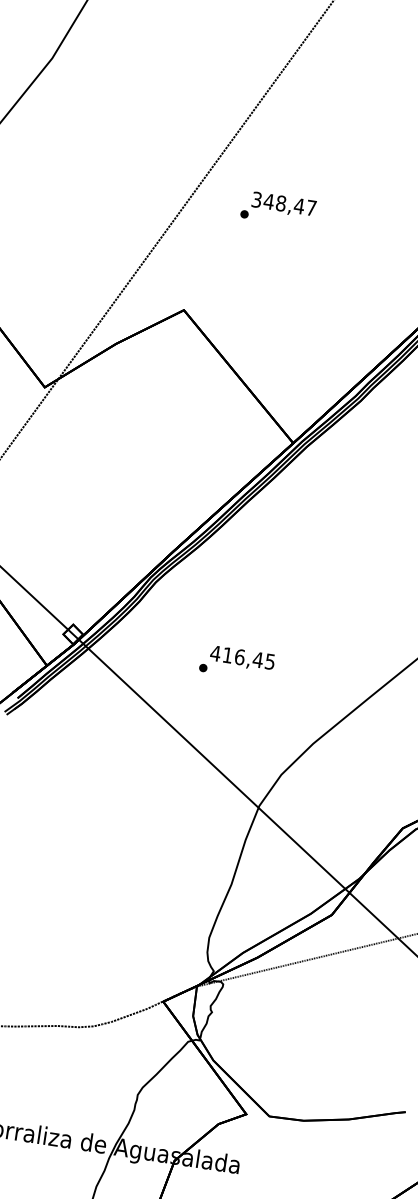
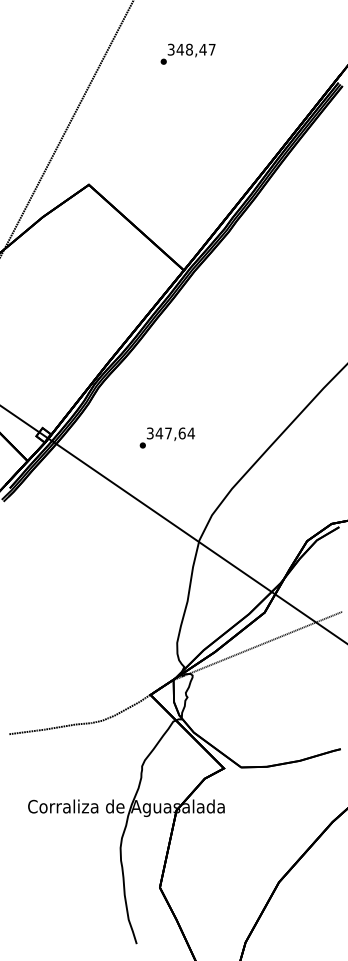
text: (277, 208) -> (187, 53), moved
text: (242, 657) -> (170, 433), 416,45 -> 347,64

